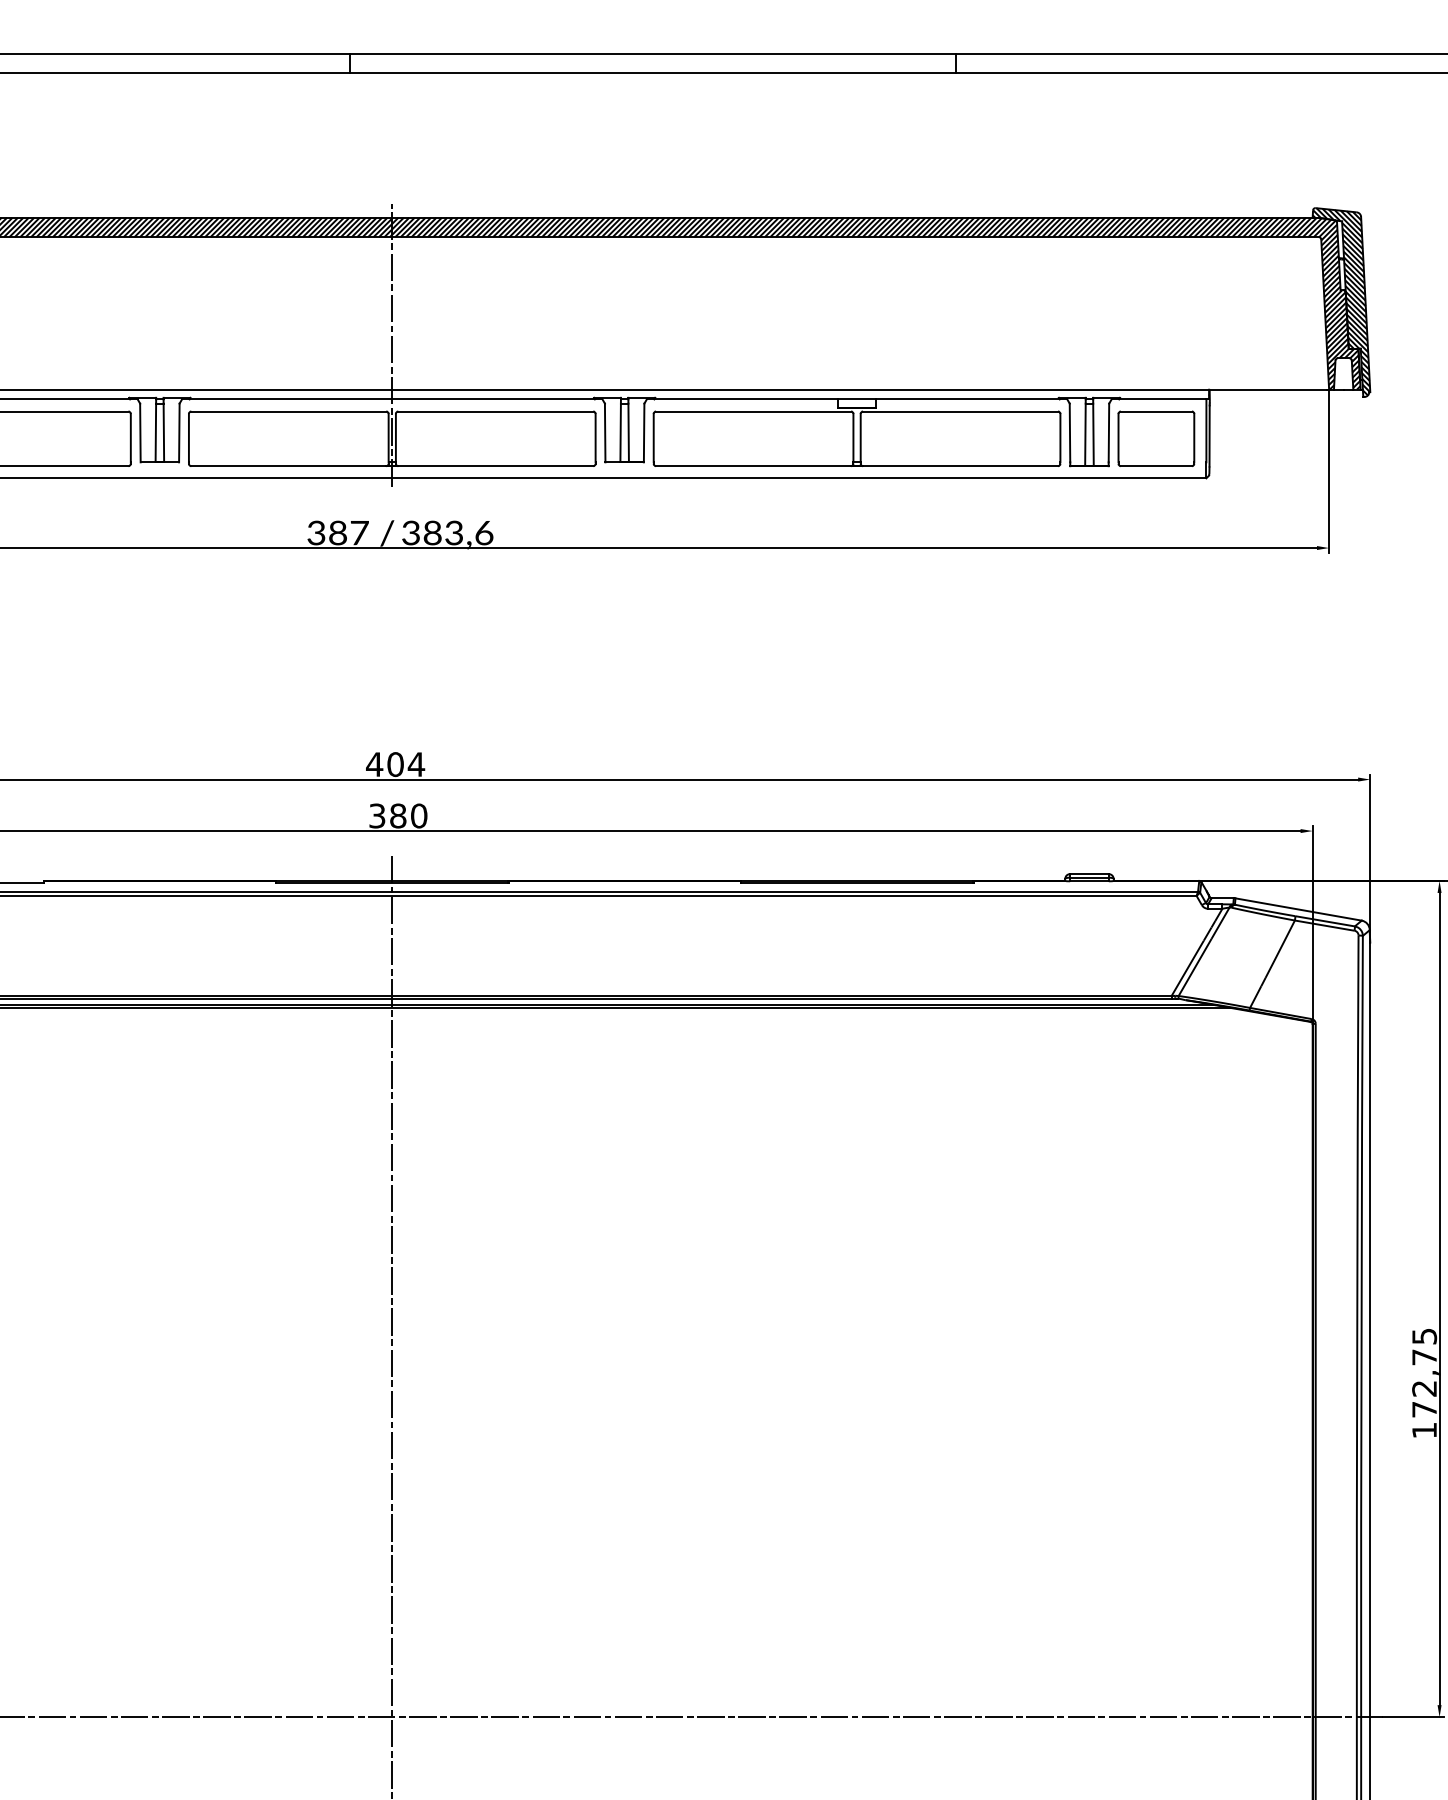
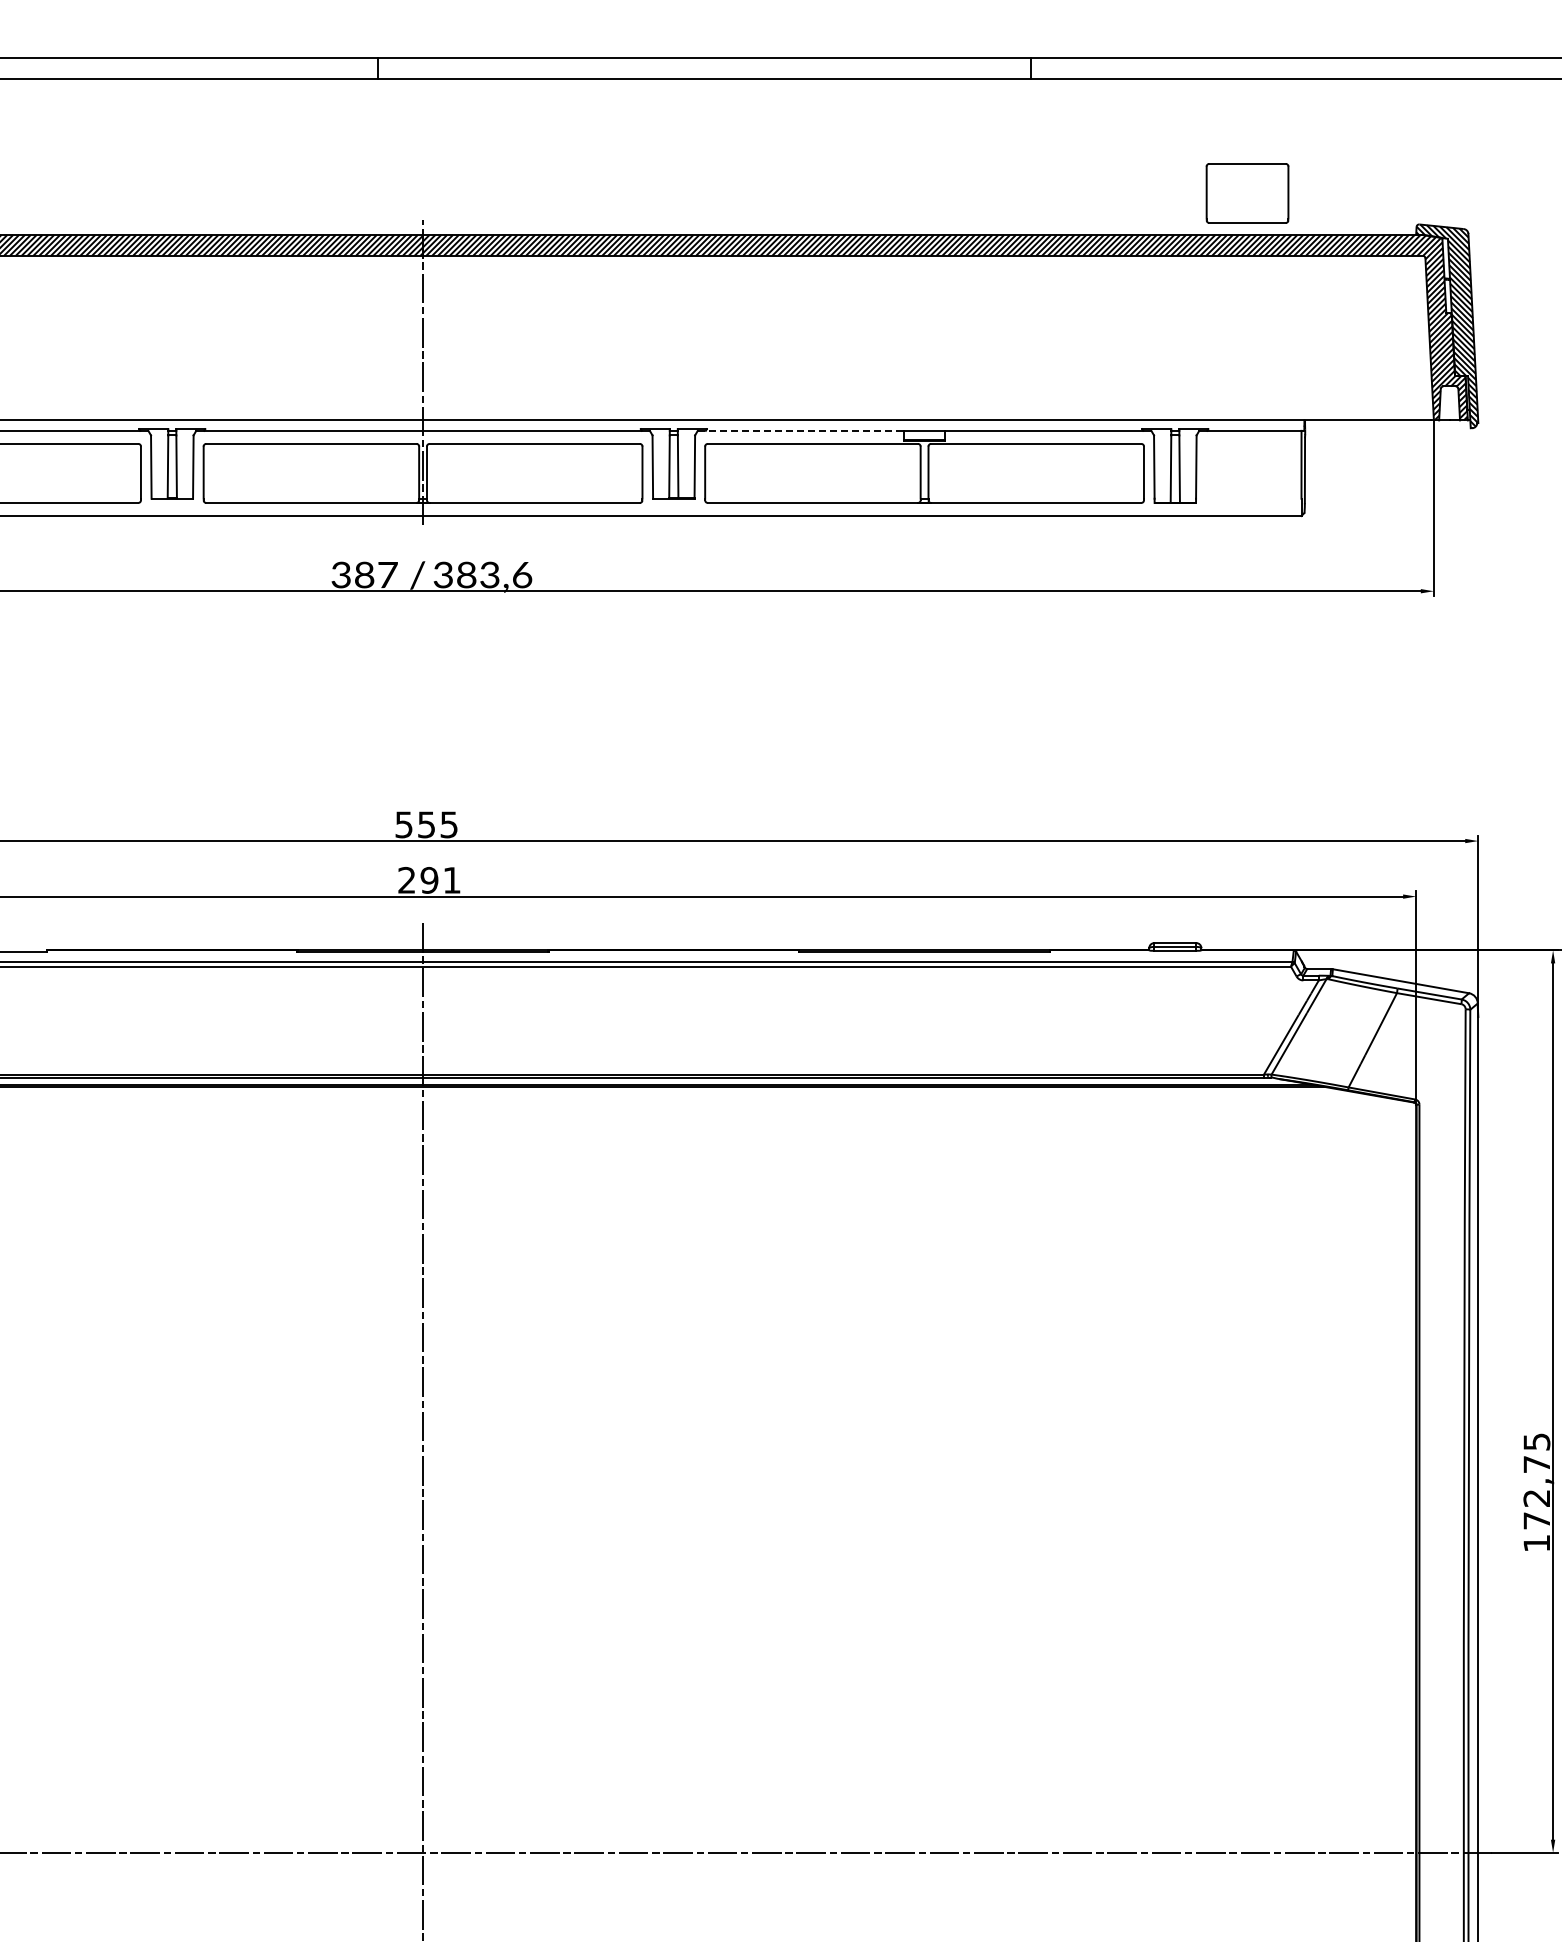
line: (742, 399) -> (800, 430), solid -> dashed
part: (1156, 438) -> (1247, 193), moved
text: (395, 764) -> (426, 824), 404 -> 555
text: (398, 816) -> (429, 880), 380 -> 291

